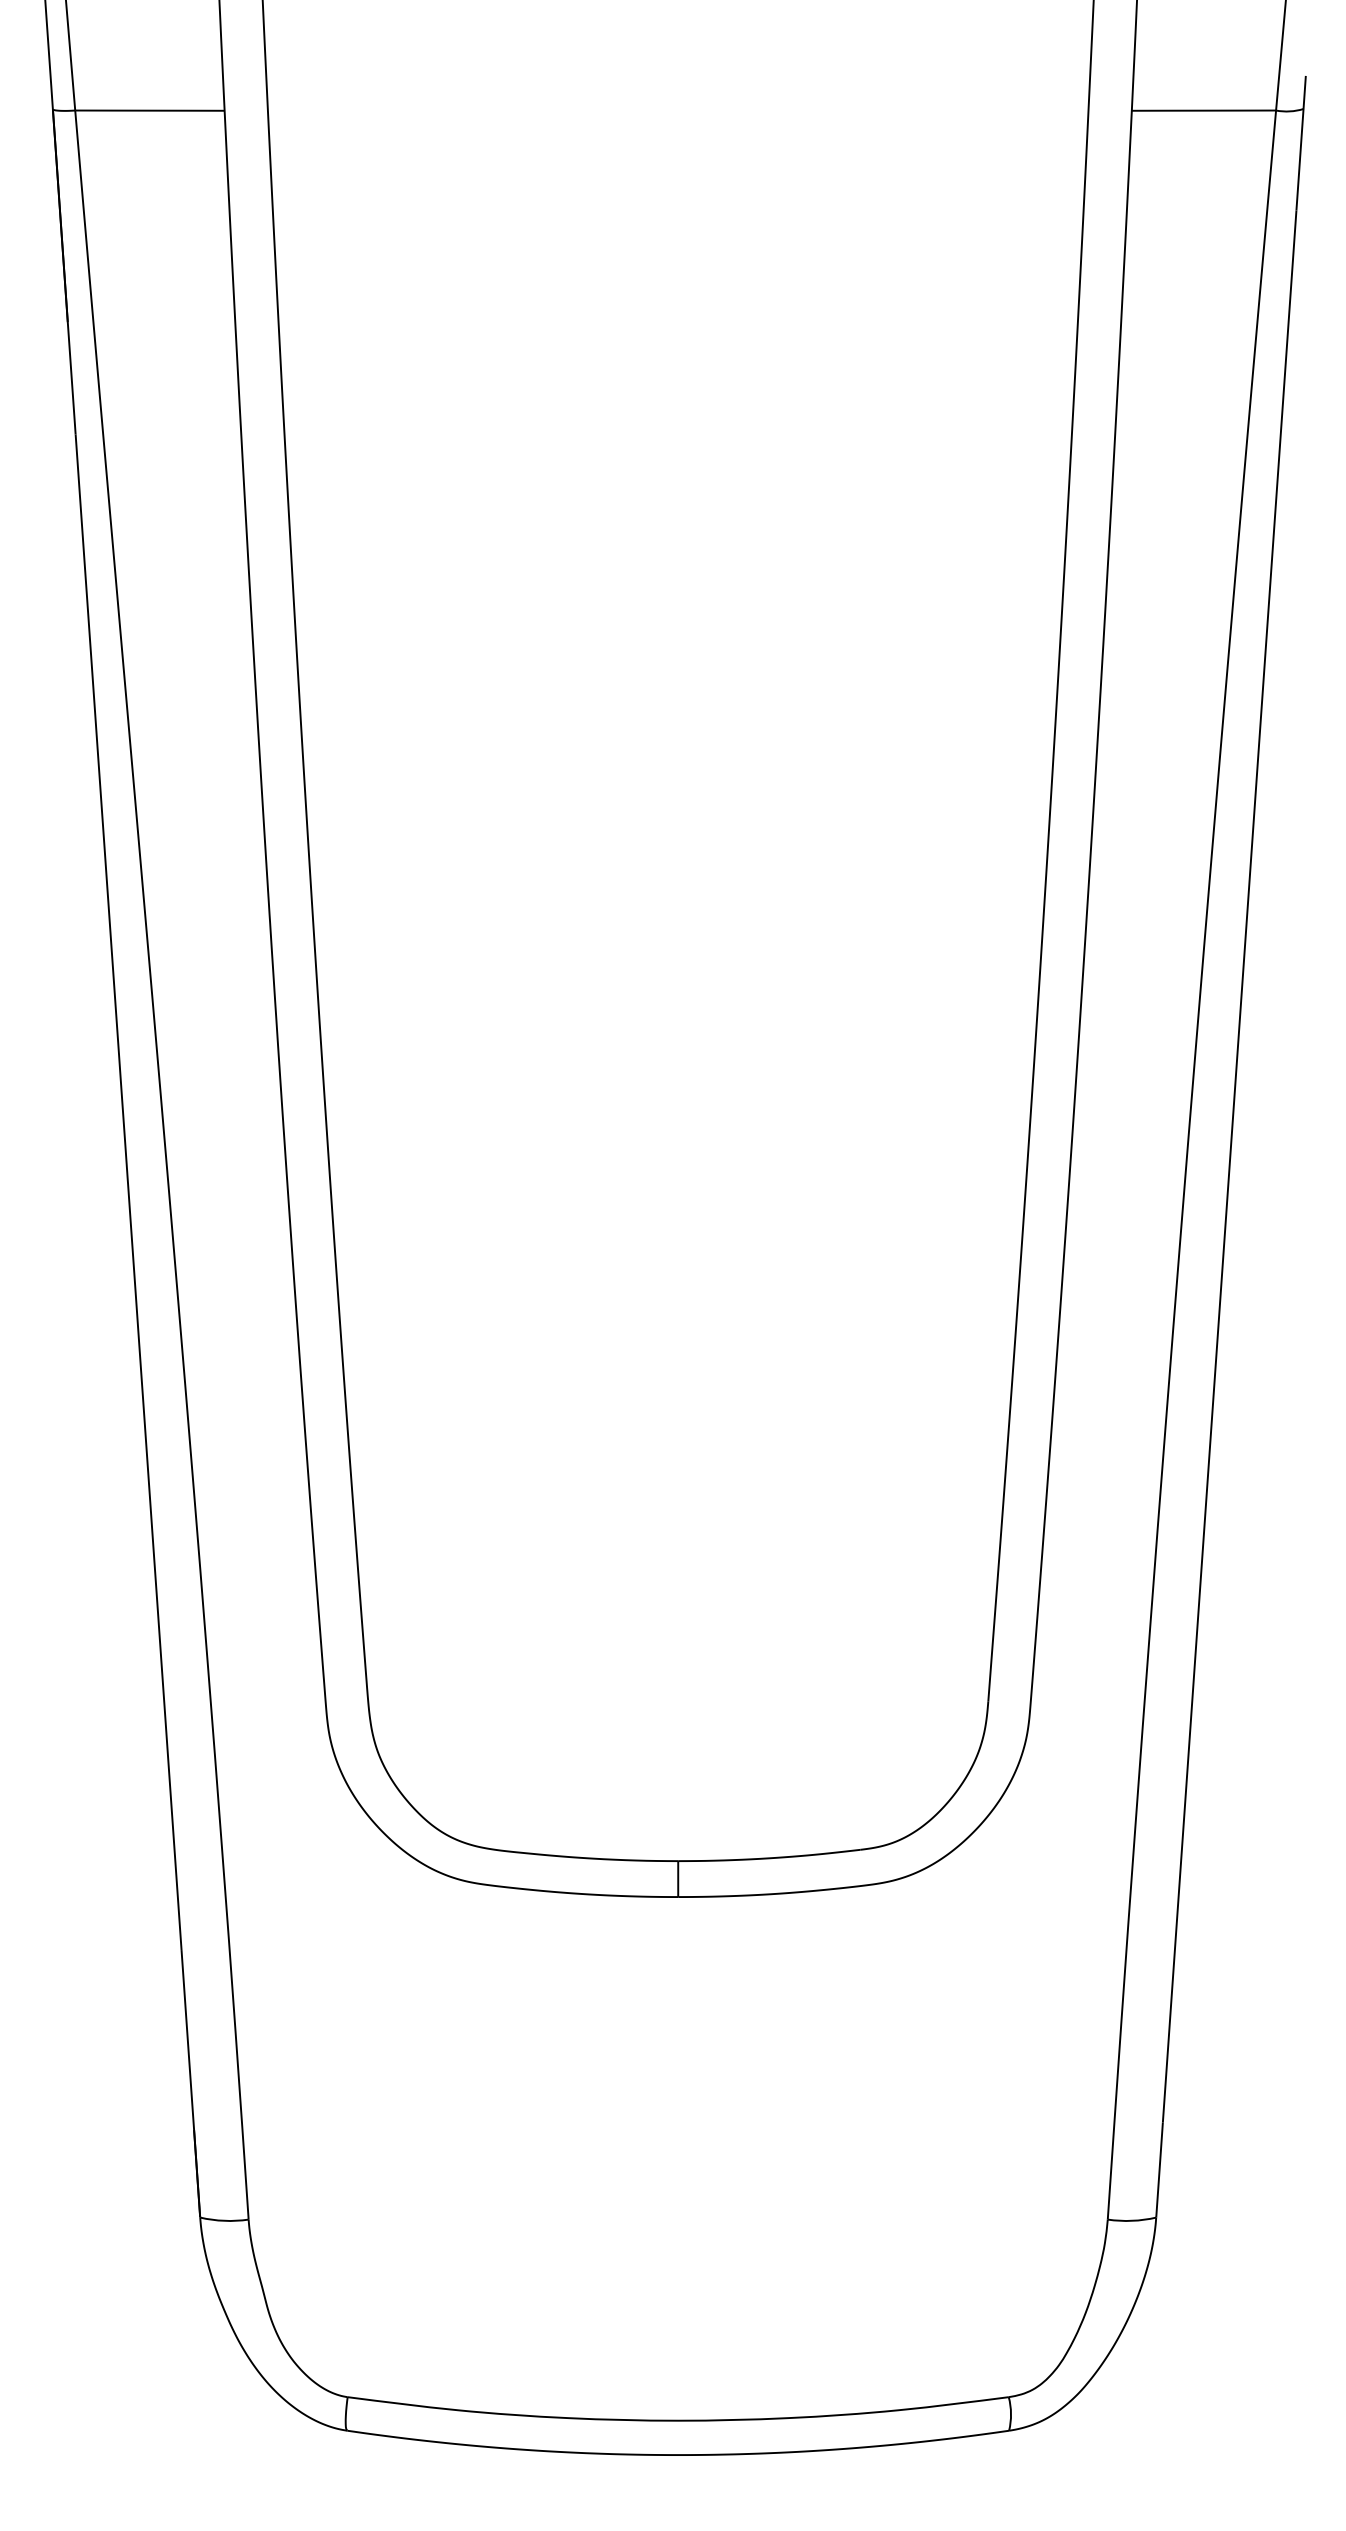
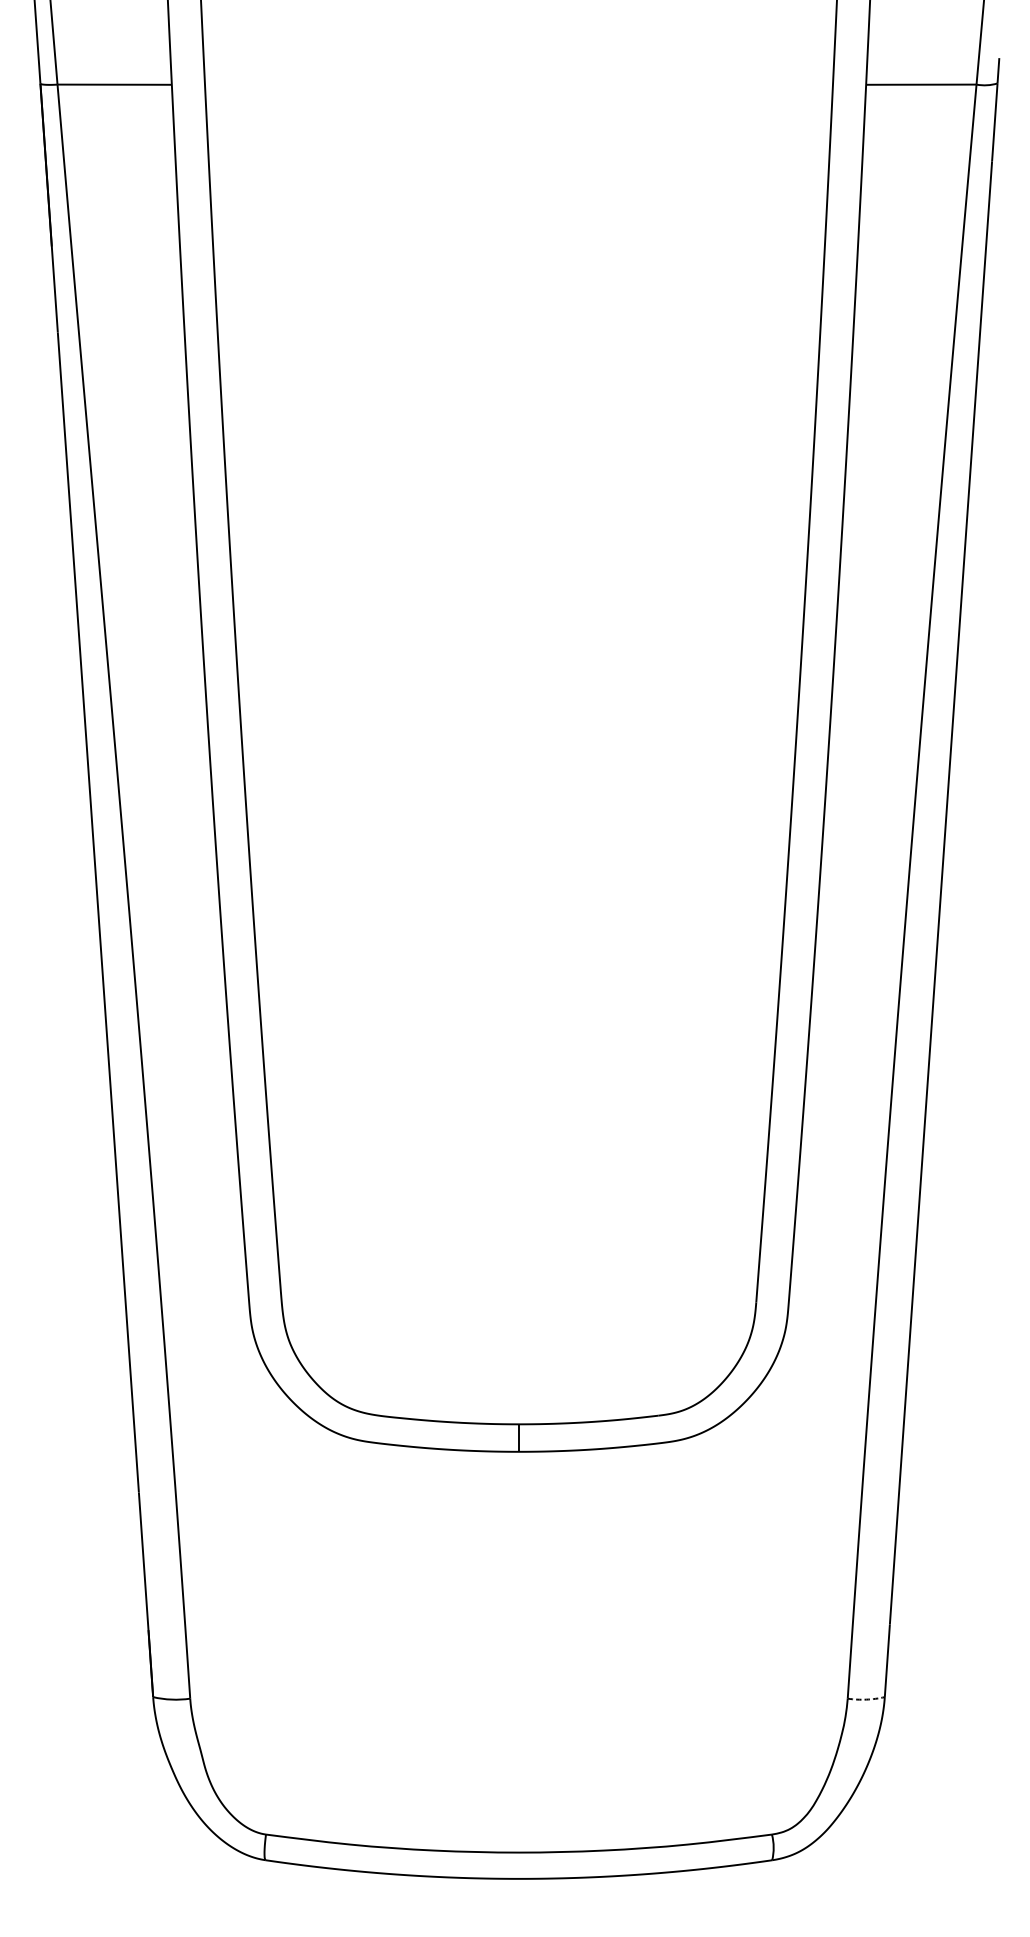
arc: (1132, 2220) -> (866, 1699), solid -> dashed

